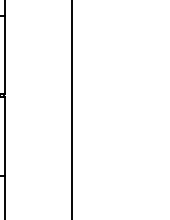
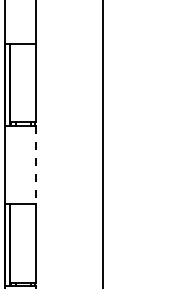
line: (5, 137) -> (36, 165), solid -> dashed

